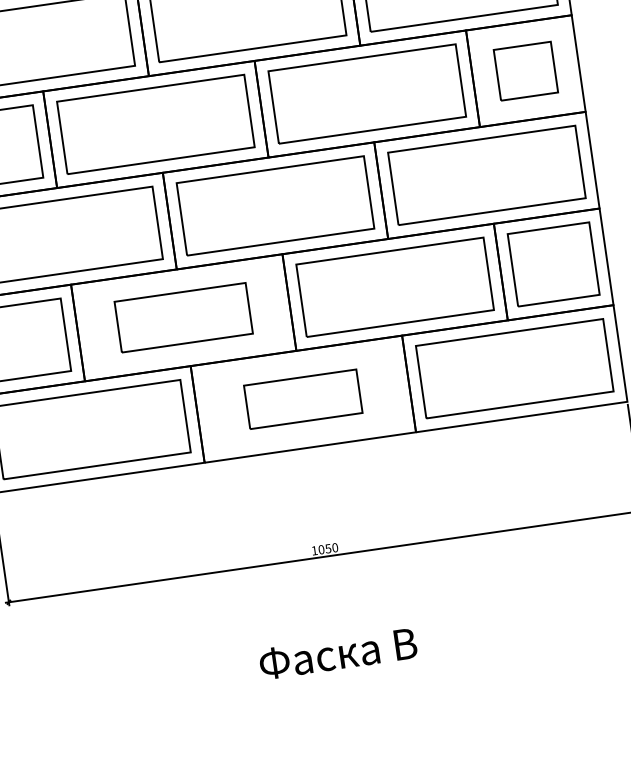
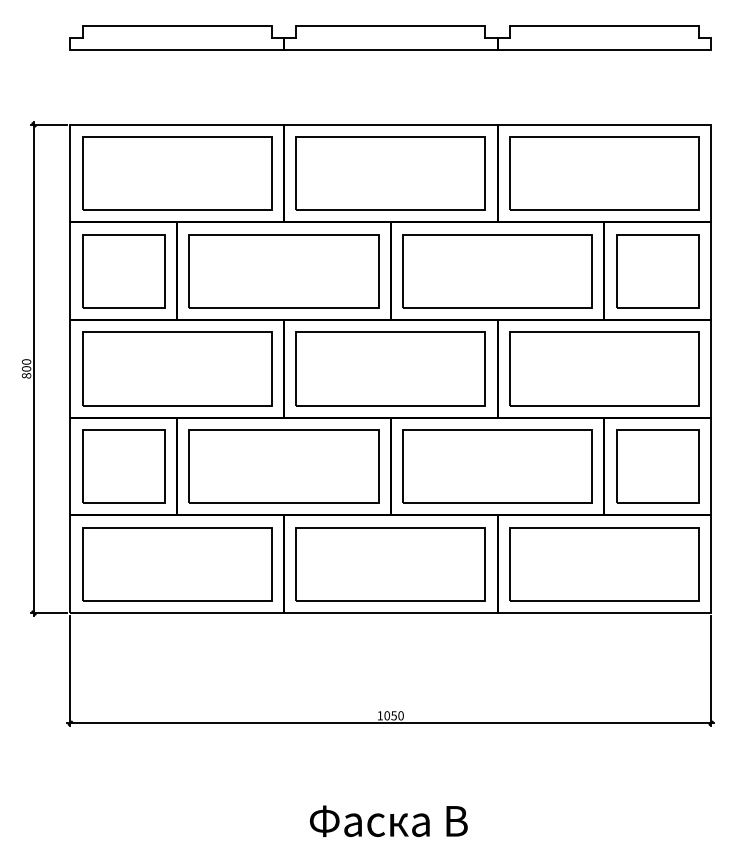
part: (525, 71) -> (657, 271), size x1.43
part: (183, 317) -> (283, 466), size x1.43
part: (303, 399) -> (390, 564), size x1.67

